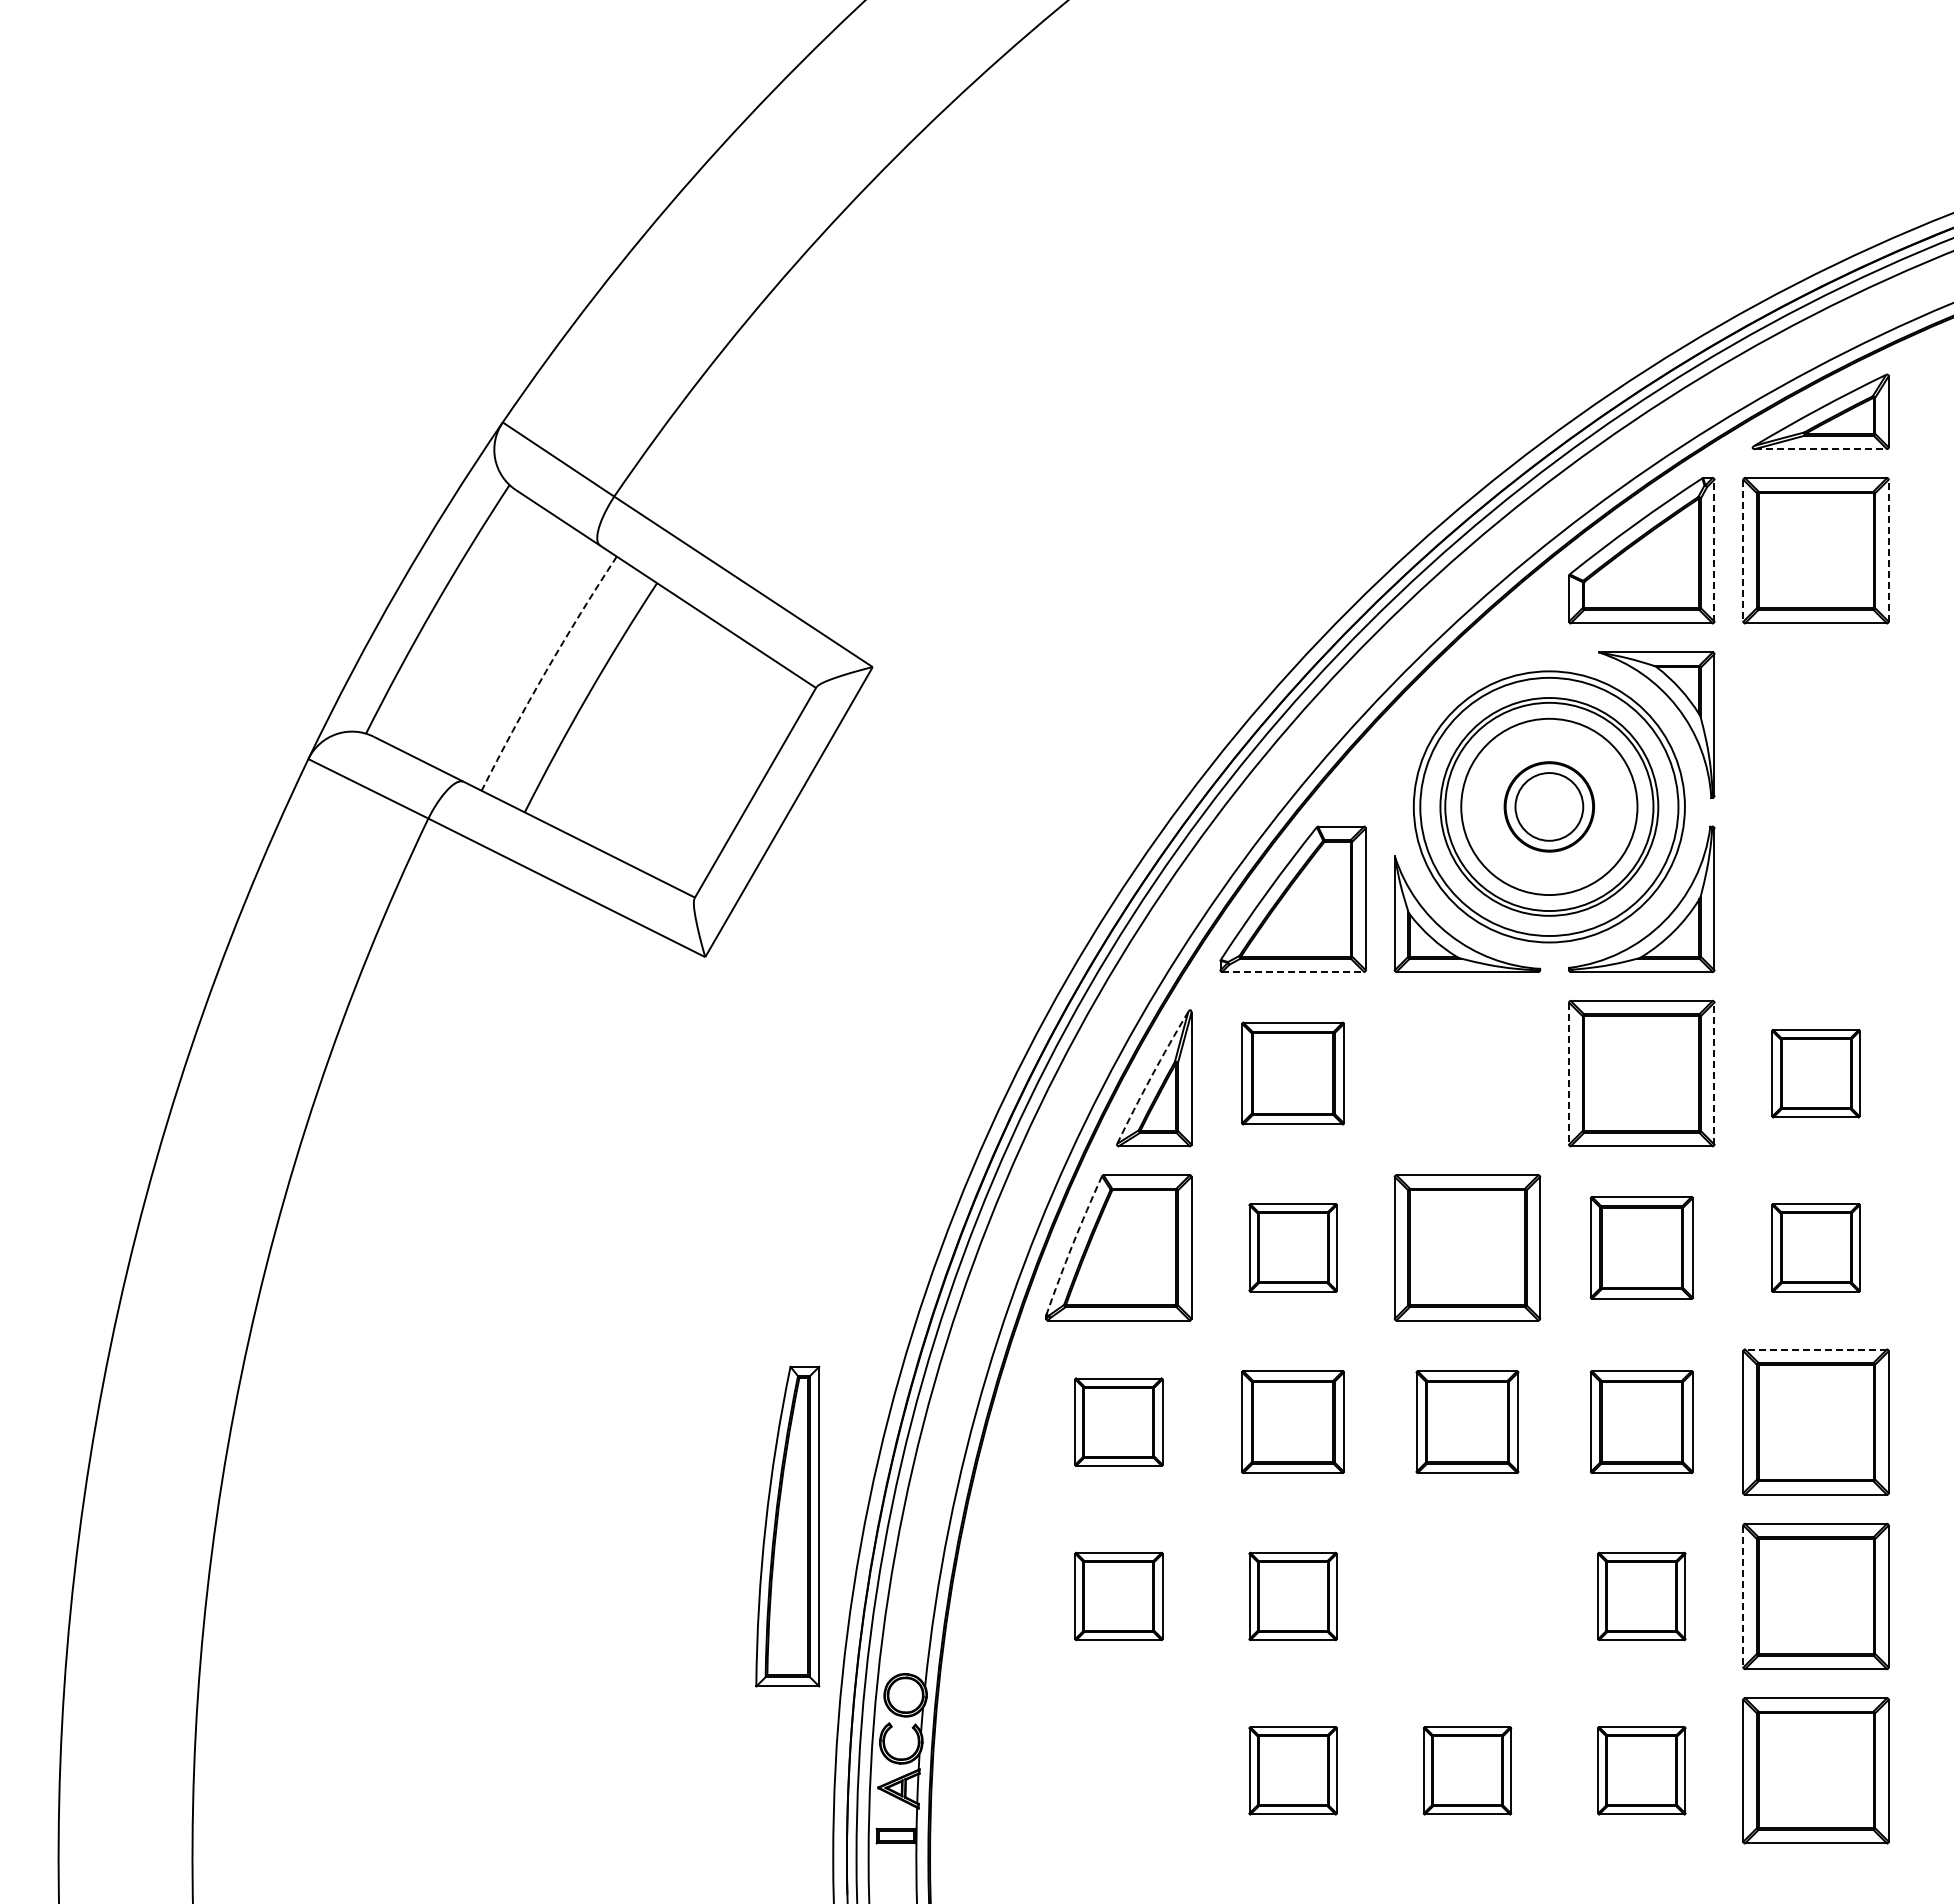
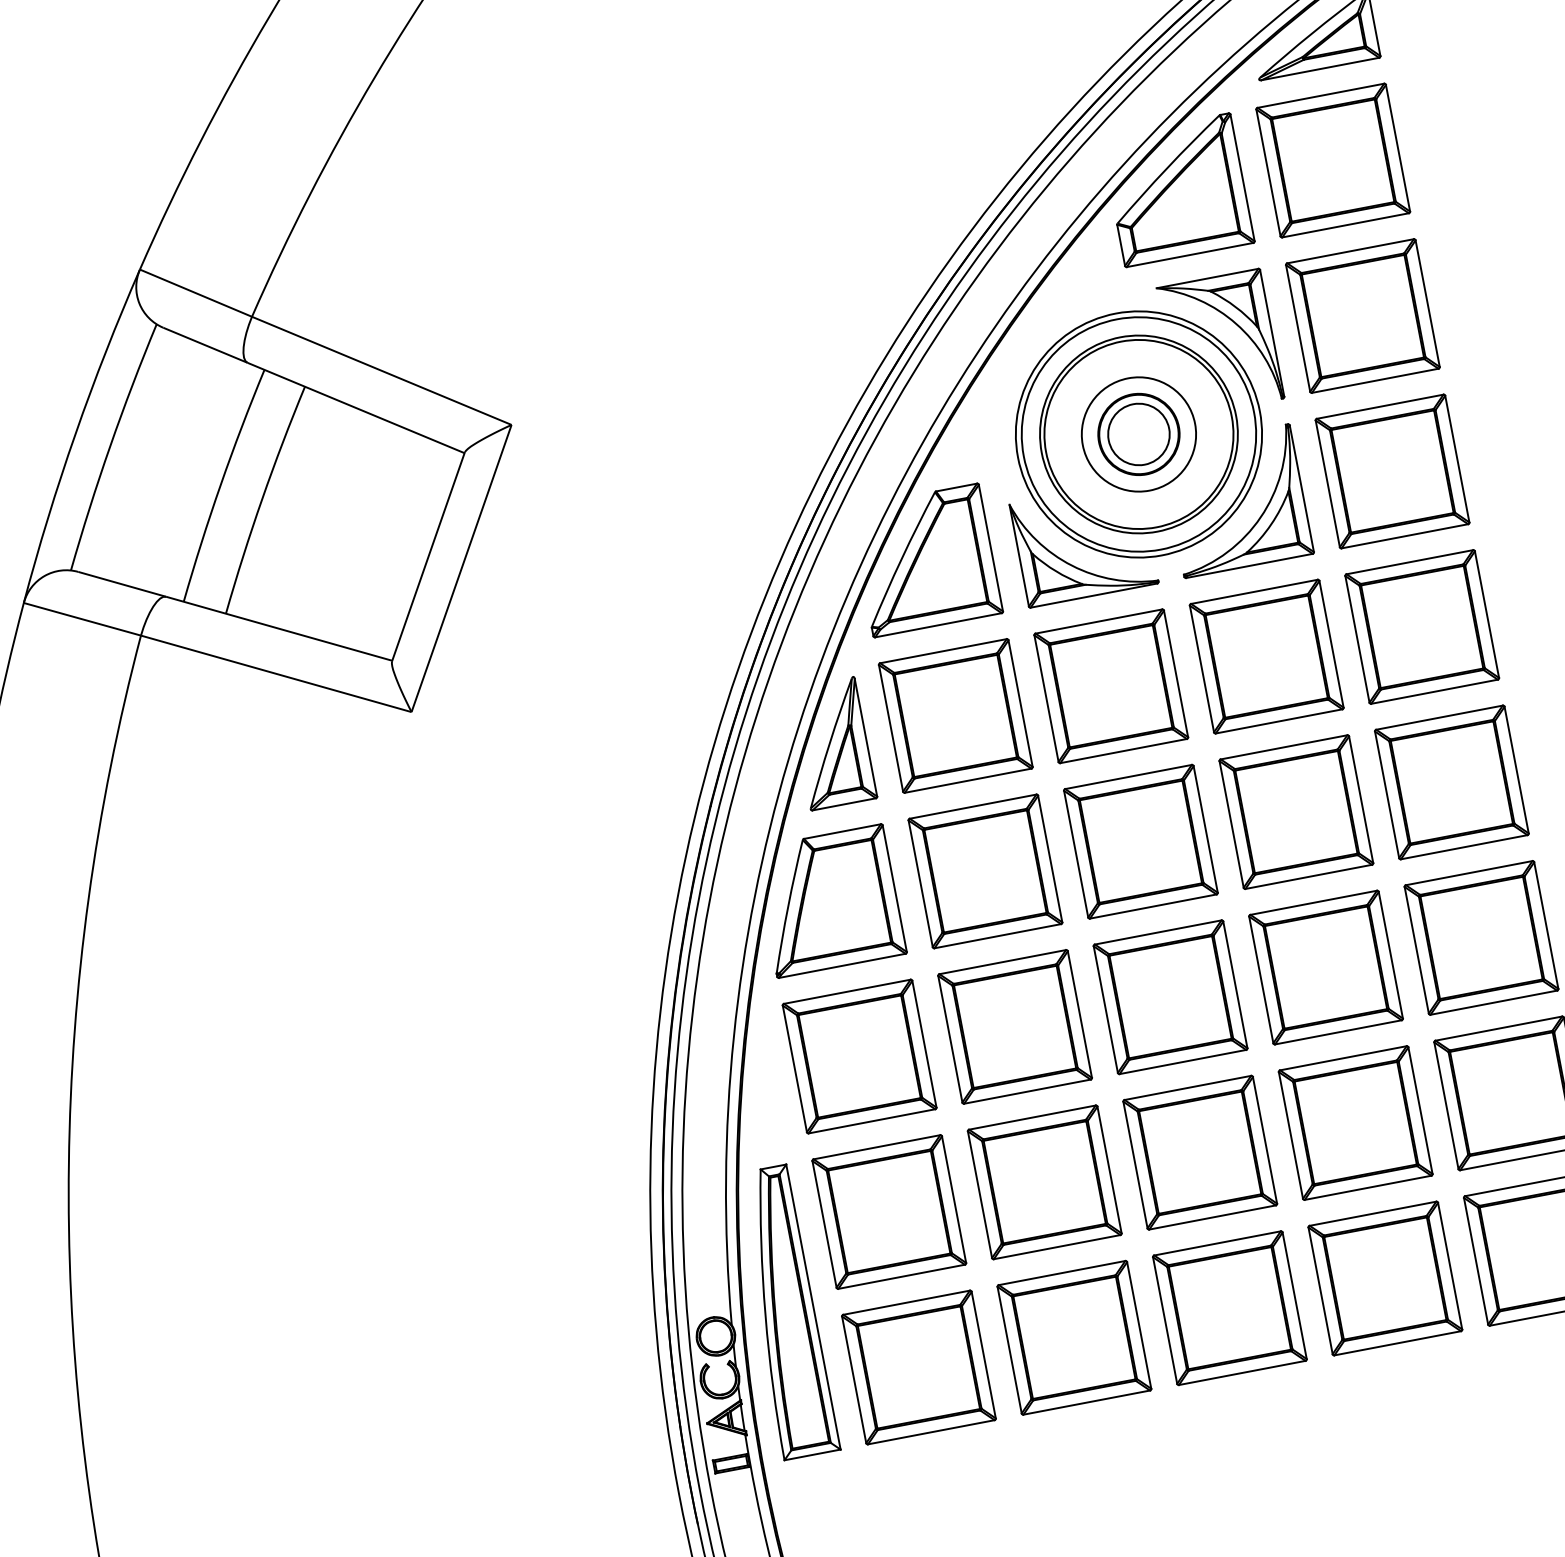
line: (1821, 449) -> (1320, 69), dashed -> solid
line: (1714, 550) -> (1242, 177), dashed -> solid
line: (1743, 550) -> (1268, 172), dashed -> solid
line: (1888, 550) -> (1397, 148), dashed -> solid
arc: (545, 671) -> (220, 484), dashed -> solid
part: (1815, 724) -> (1362, 315), added
circle: (1549, 806) -> (1138, 434), size x0.71
part: (1815, 898) -> (1391, 470), added
line: (1293, 971) -> (938, 624), dashed -> solid
part: (1292, 1073) -> (955, 715), size x1.43
part: (1467, 1073) -> (1111, 686), added
line: (1569, 1073) -> (1202, 668), dashed -> solid
line: (1714, 1073) -> (1331, 644), dashed -> solid
part: (1815, 1073) -> (1421, 626), size x1.67
arc: (1151, 1076) -> (829, 742), dashed -> solid
arc: (1072, 1245) -> (788, 906), dashed -> solid
part: (1292, 1247) -> (984, 871), size x1.67
part: (1641, 1247) -> (1296, 811), size x1.43
part: (1815, 1247) -> (1451, 782), size x1.67
line: (1816, 1349) -> (1469, 873), dashed -> solid
part: (1118, 1421) -> (859, 1056), size x1.67
part: (1292, 1421) -> (1014, 1026), size x1.43
part: (1467, 1421) -> (1170, 996), size x1.43
part: (1641, 1421) -> (1325, 967), size x1.43
part: (787, 1526) -> (785, 1312), moved
part: (1118, 1596) -> (888, 1212), size x1.67
part: (1292, 1596) -> (1044, 1182), size x1.67
part: (1467, 1596) -> (1200, 1152), added
part: (1641, 1596) -> (1355, 1123), size x1.67
line: (1743, 1596) -> (1446, 1105), dashed -> solid
part: (1118, 1770) -> (918, 1367), added
part: (1292, 1770) -> (1073, 1337), size x1.67
part: (1467, 1770) -> (1229, 1307), size x1.67
part: (1641, 1770) -> (1385, 1278), size x1.67

